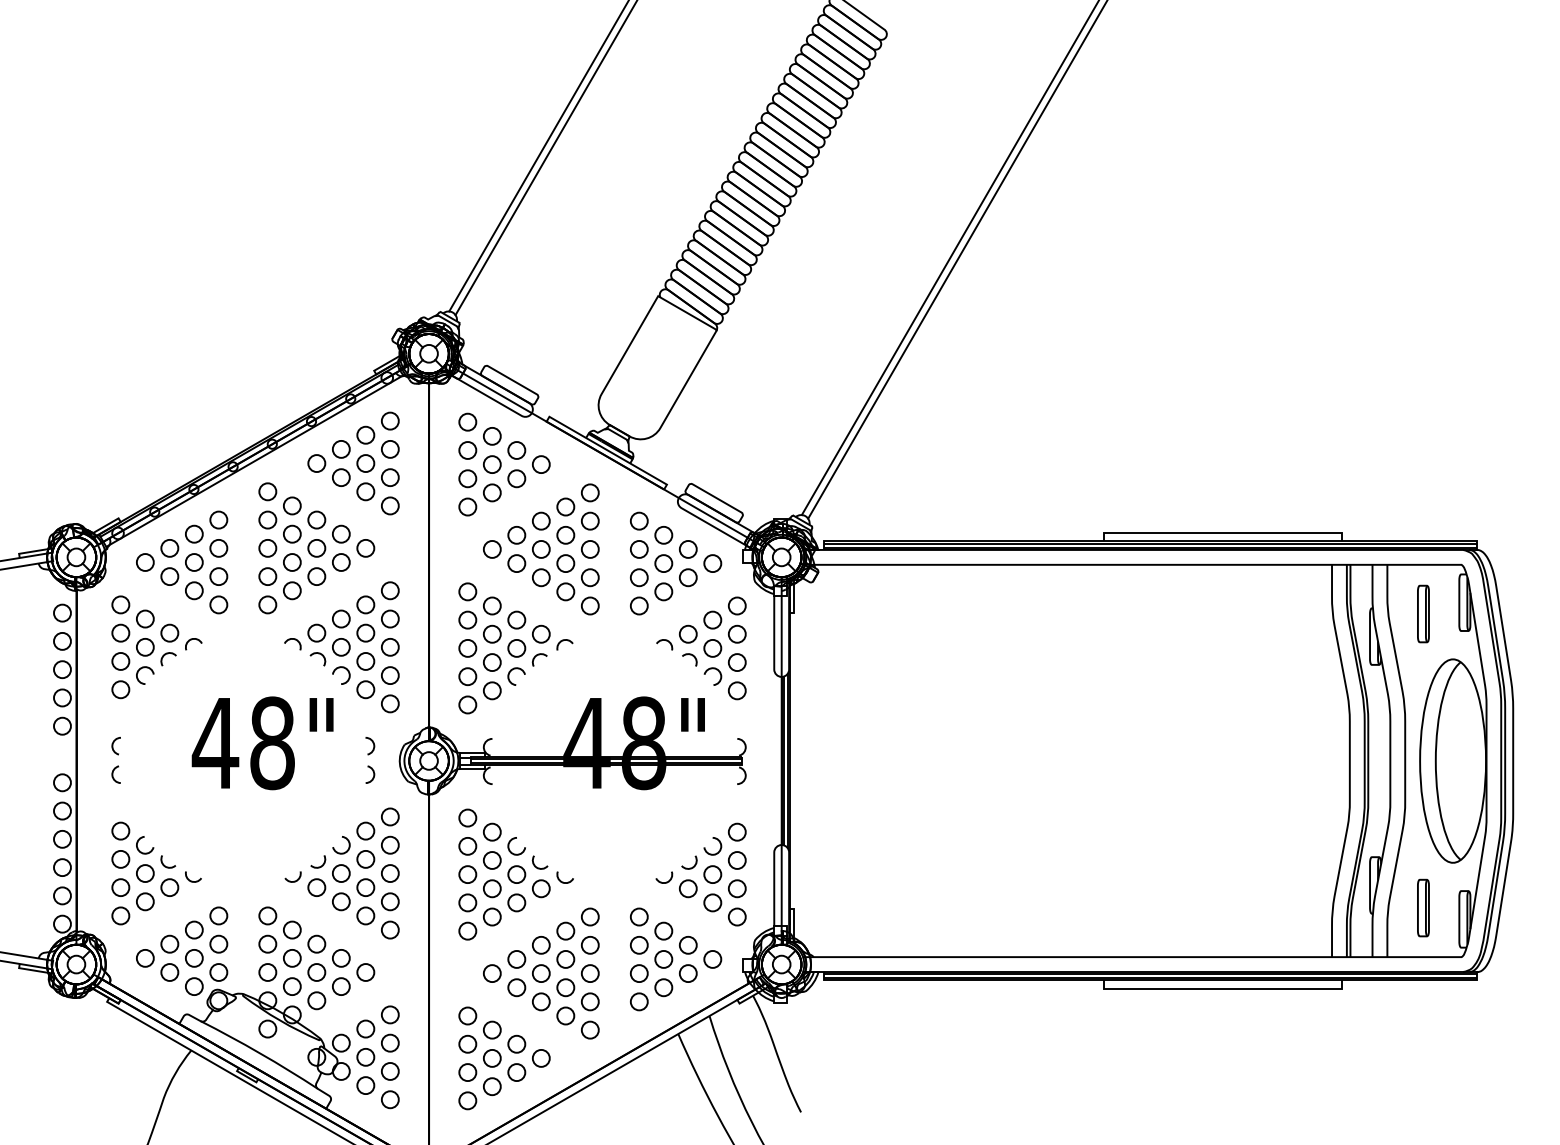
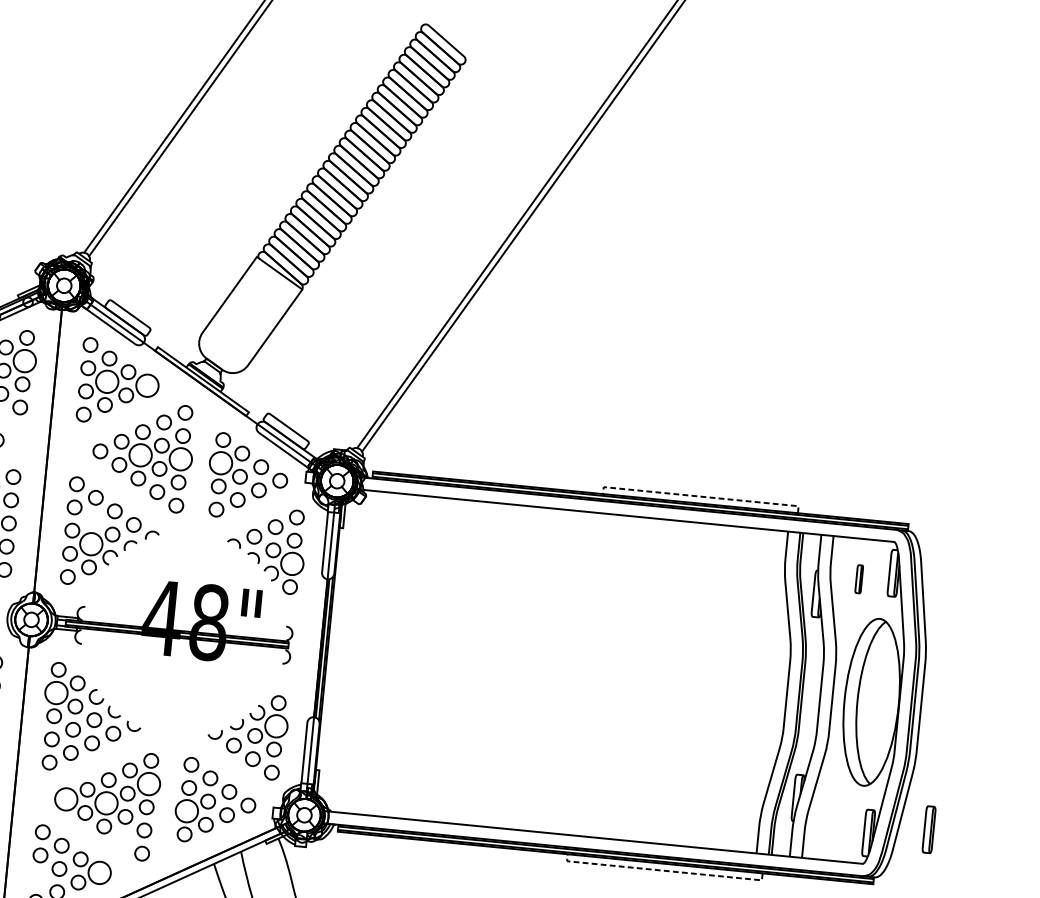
circle: (389, 448) -> (24, 360), size x1.6
circle: (491, 464) -> (106, 381), size x1.6
circle: (540, 464) -> (146, 385), size x1.6
line: (1222, 532) -> (700, 496), solid -> dashed
circle: (540, 548) -> (140, 454), size x1.6
circle: (589, 548) -> (180, 458), size x1.6
circle: (638, 548) -> (220, 462), size x1.6
part: (1423, 613) -> (859, 578), size x0.6
circle: (492, 633) -> (93, 520), removed
circle: (491, 662) -> (90, 544), size x1.6
circle: (736, 662) -> (291, 563), size x1.6
circle: (467, 845) -> (56, 692), size x1.6
circle: (736, 860) -> (275, 726), size x1.6
part: (1423, 907) -> (929, 829), moved
circle: (589, 944) -> (148, 783), size x1.6
circle: (491, 973) -> (65, 799), size x1.6
circle: (540, 973) -> (105, 803), size x1.6
circle: (638, 973) -> (186, 811), size x1.6
line: (1222, 988) -> (664, 870), solid -> dashed
circle: (565, 1015) -> (122, 839), removed
circle: (540, 1057) -> (99, 872), size x1.6
circle: (467, 1072) -> (38, 878), removed

